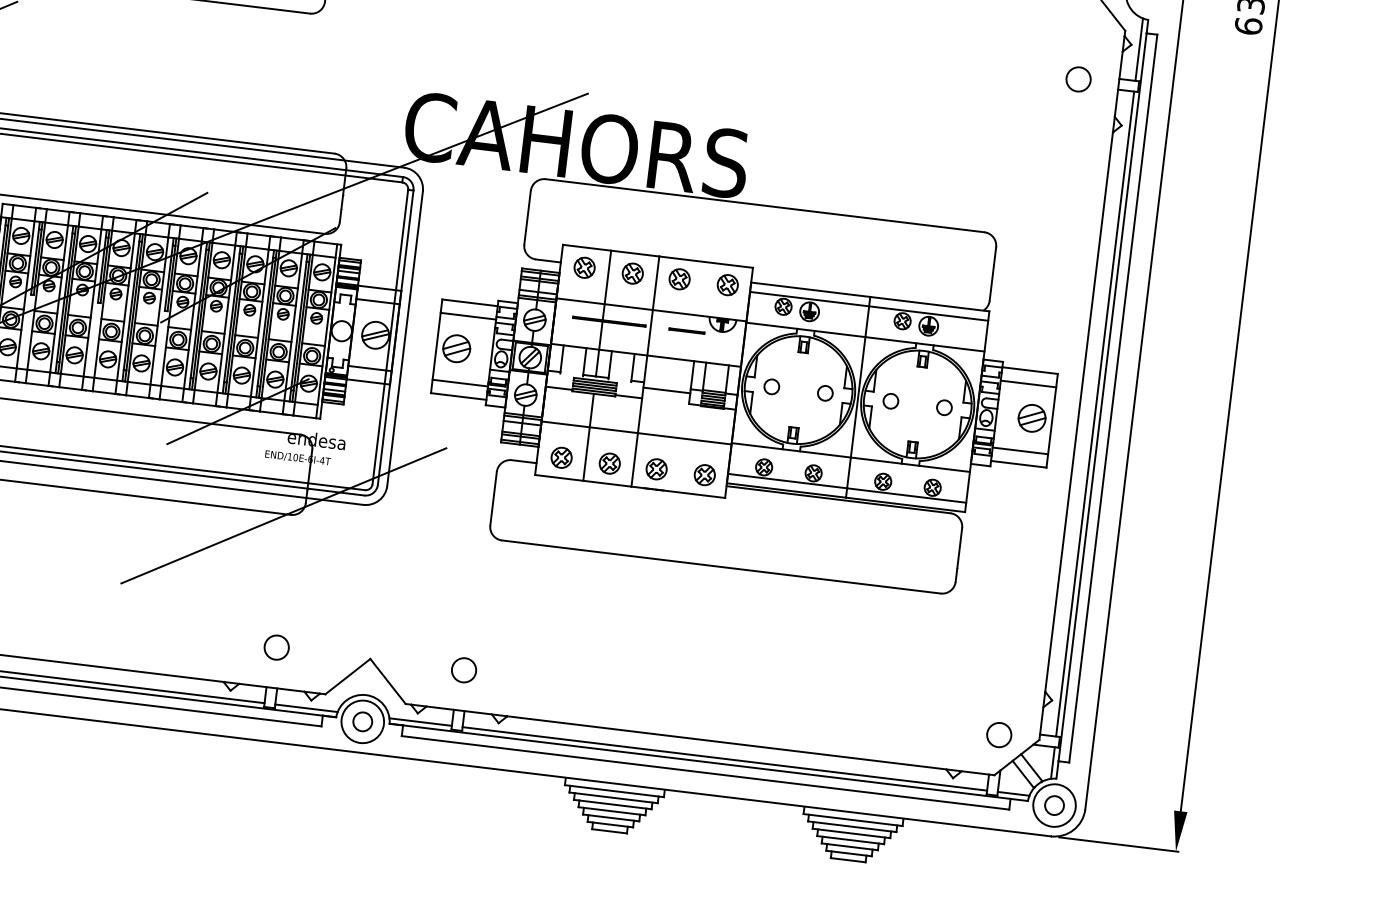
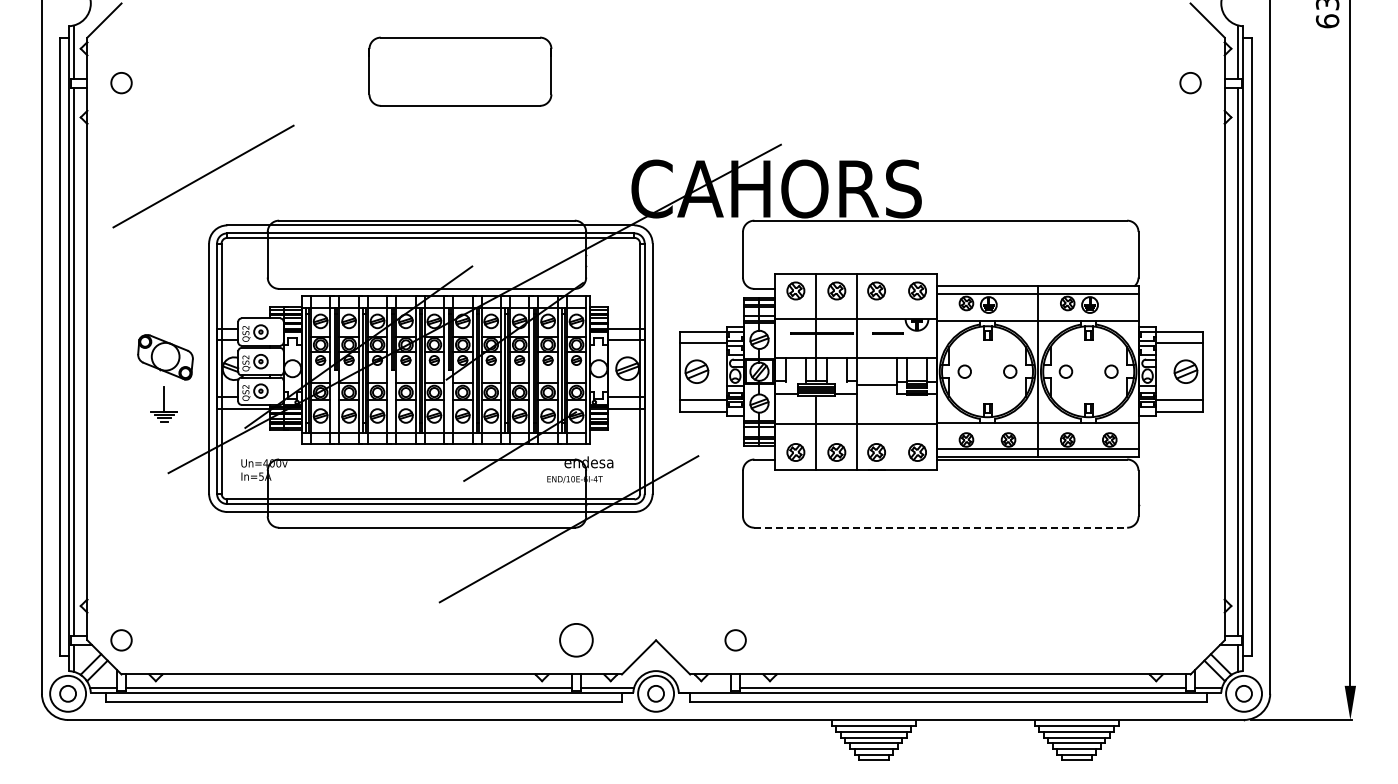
line: (722, 566) -> (941, 527), solid -> dashed
circle: (276, 647) -> (576, 640), size x1.6
line: (420, 722) -> (704, 688), removed
circle: (999, 735) -> (1190, 640), removed

